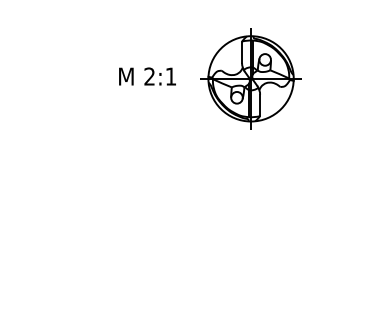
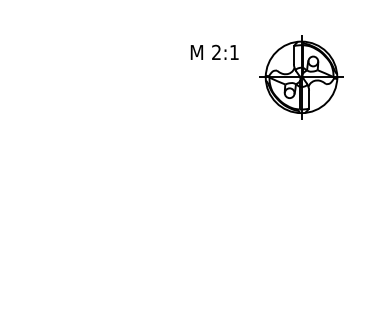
text: (147, 75) -> (214, 51), moved

